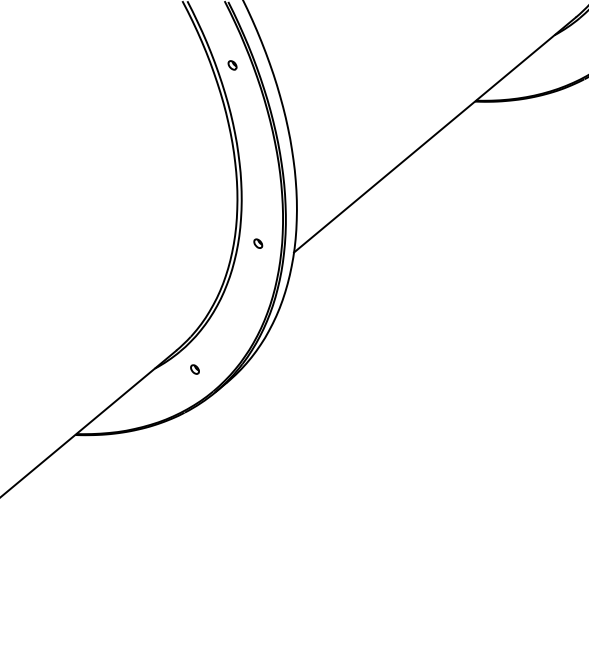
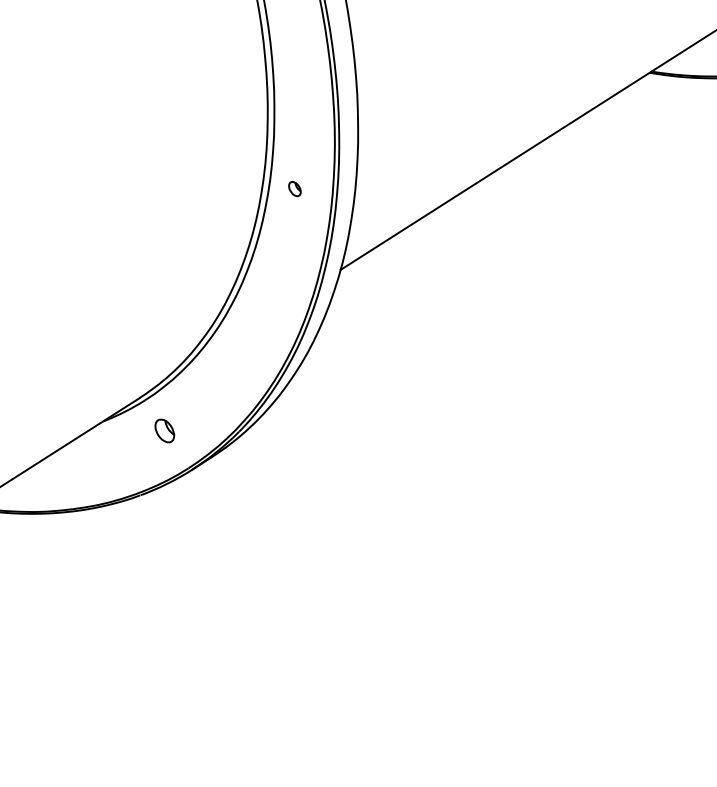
part: (258, 243) -> (295, 188), moved
part: (194, 369) -> (163, 430), size x1.6

